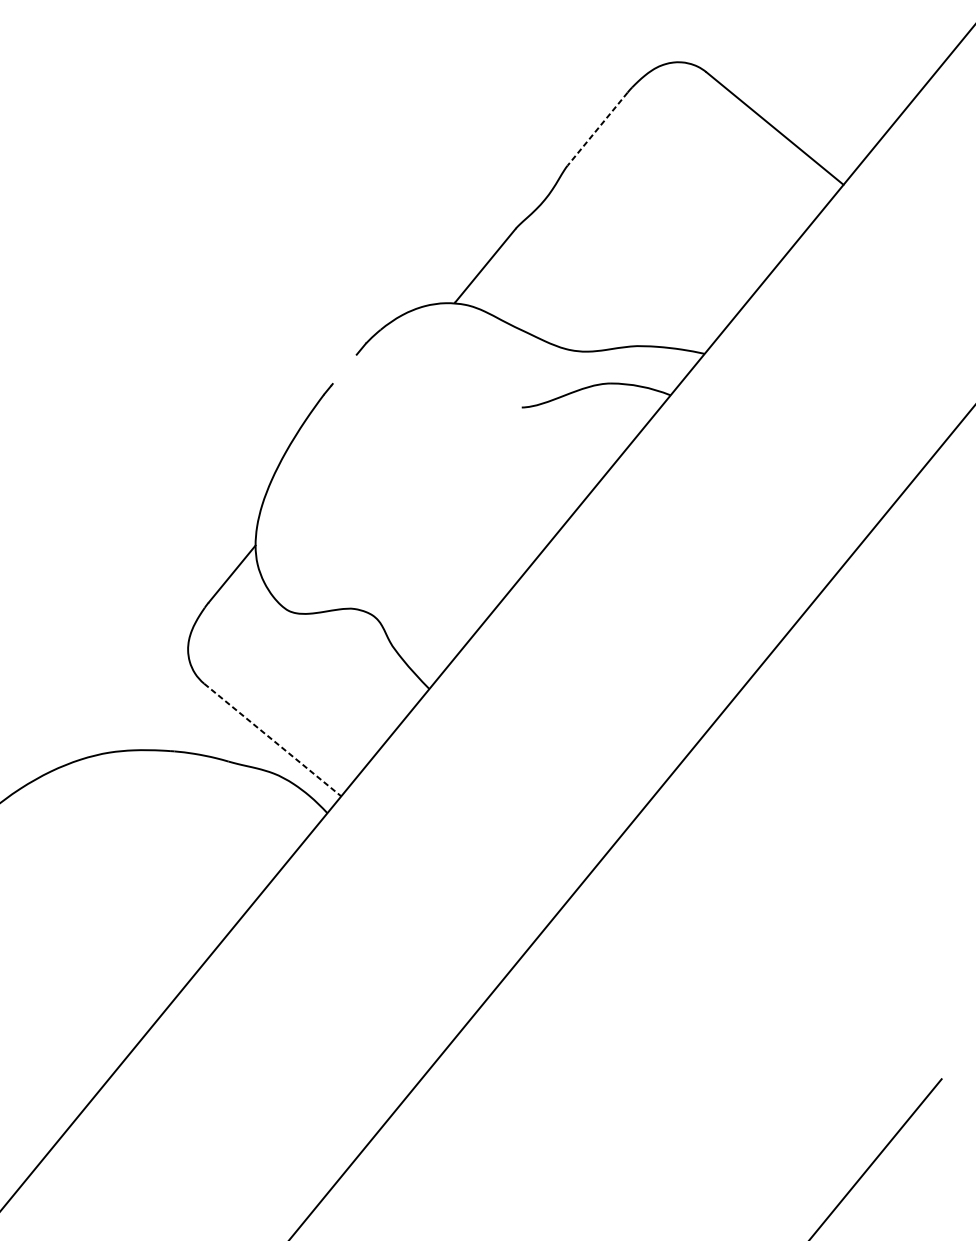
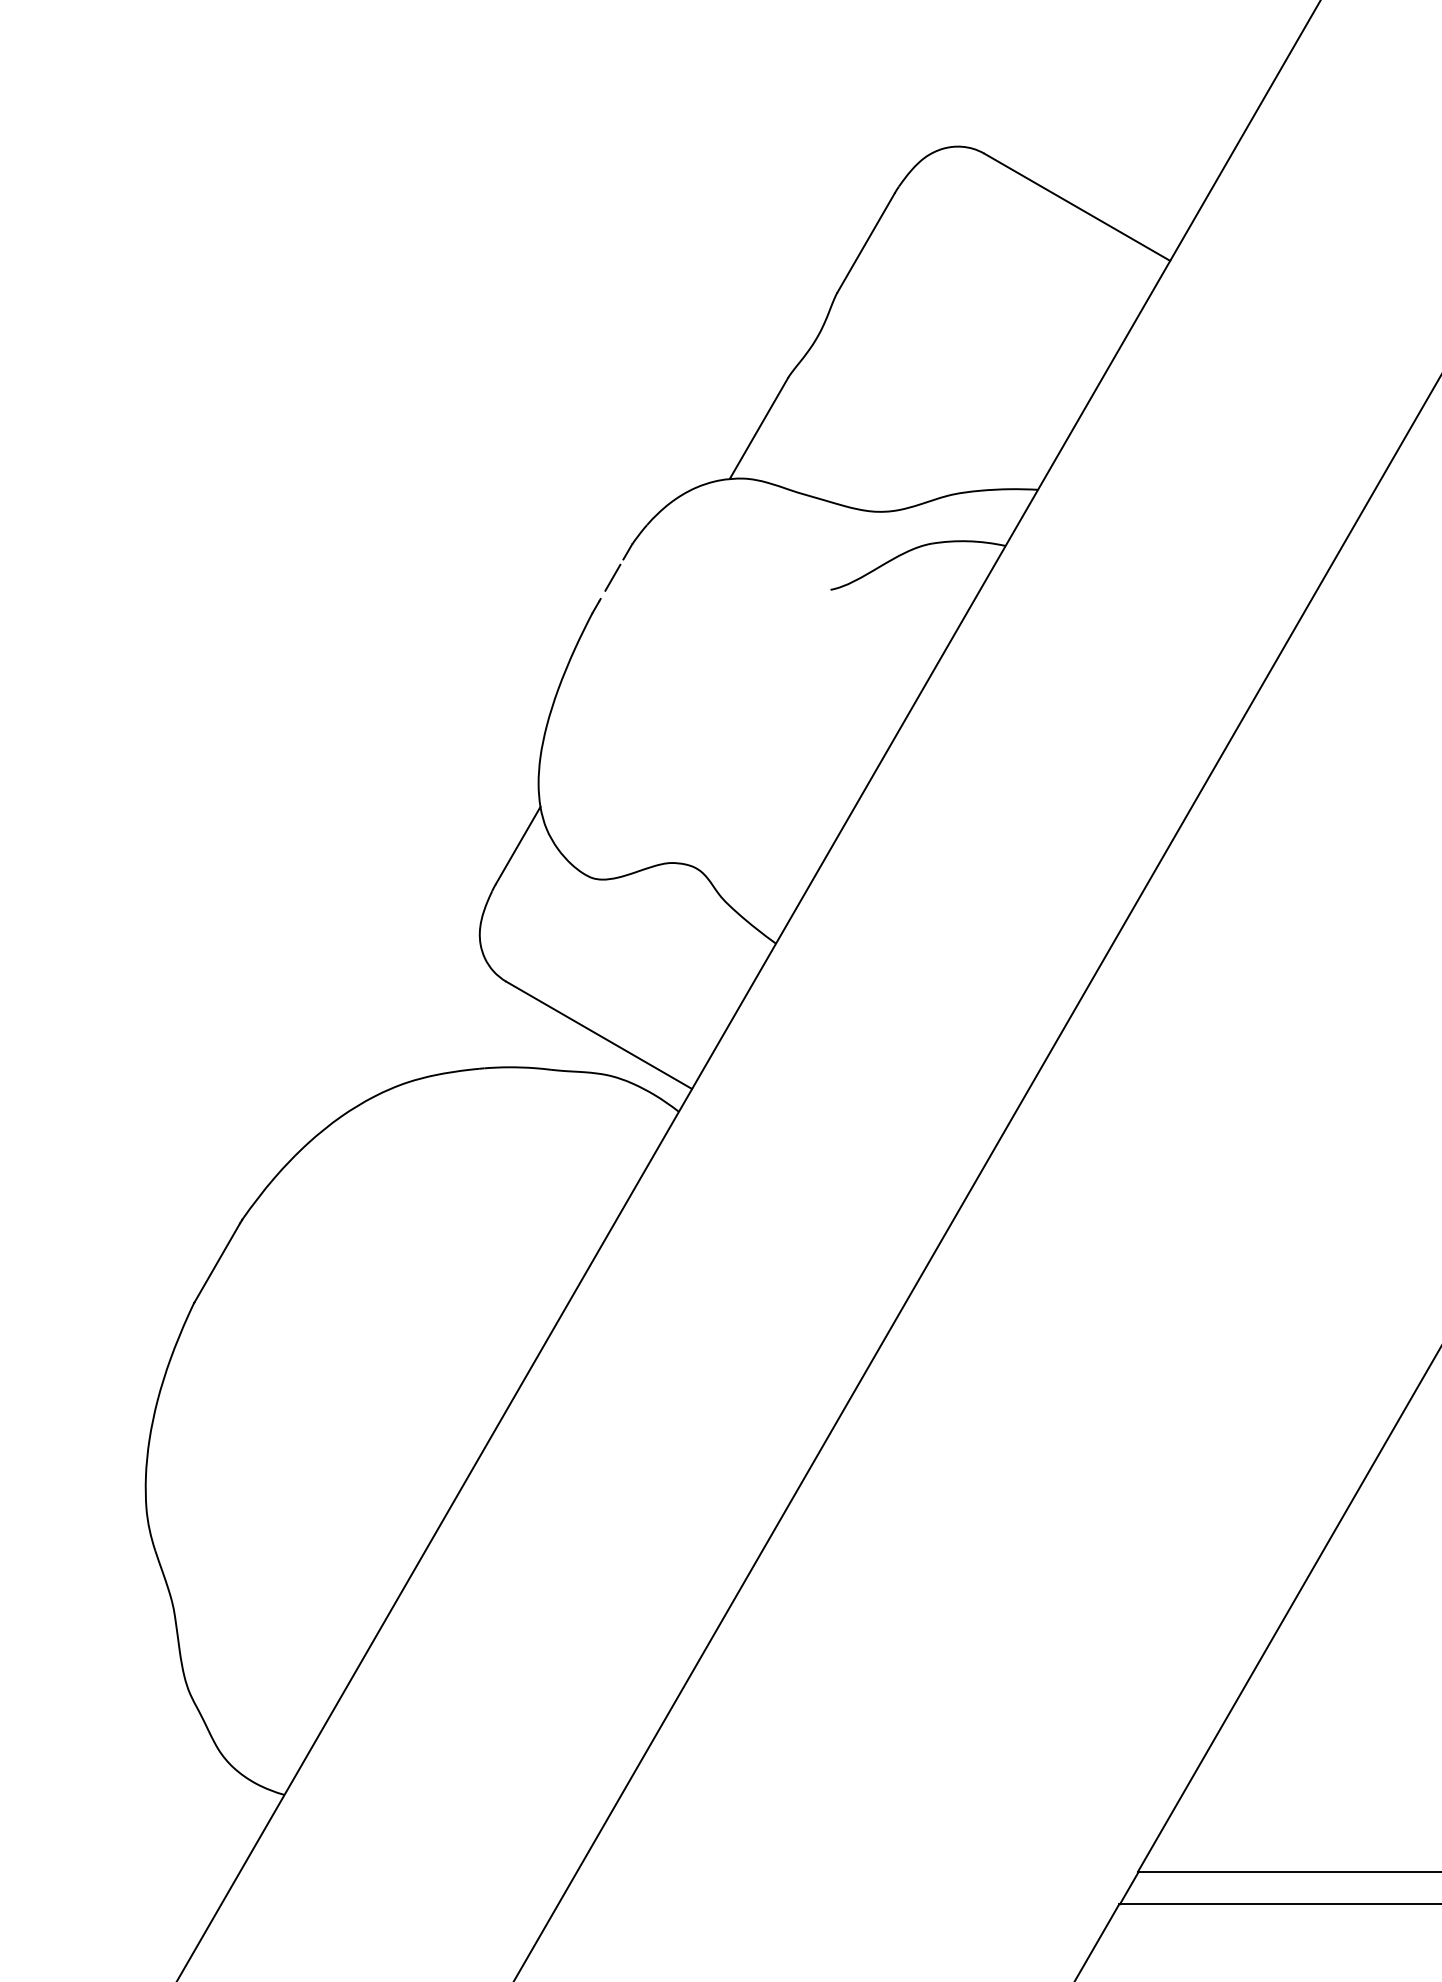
line: (597, 129) -> (865, 243), dashed -> solid
line: (345, 367) -> (612, 577), added
line: (272, 740) -> (599, 1035), dashed -> solid

